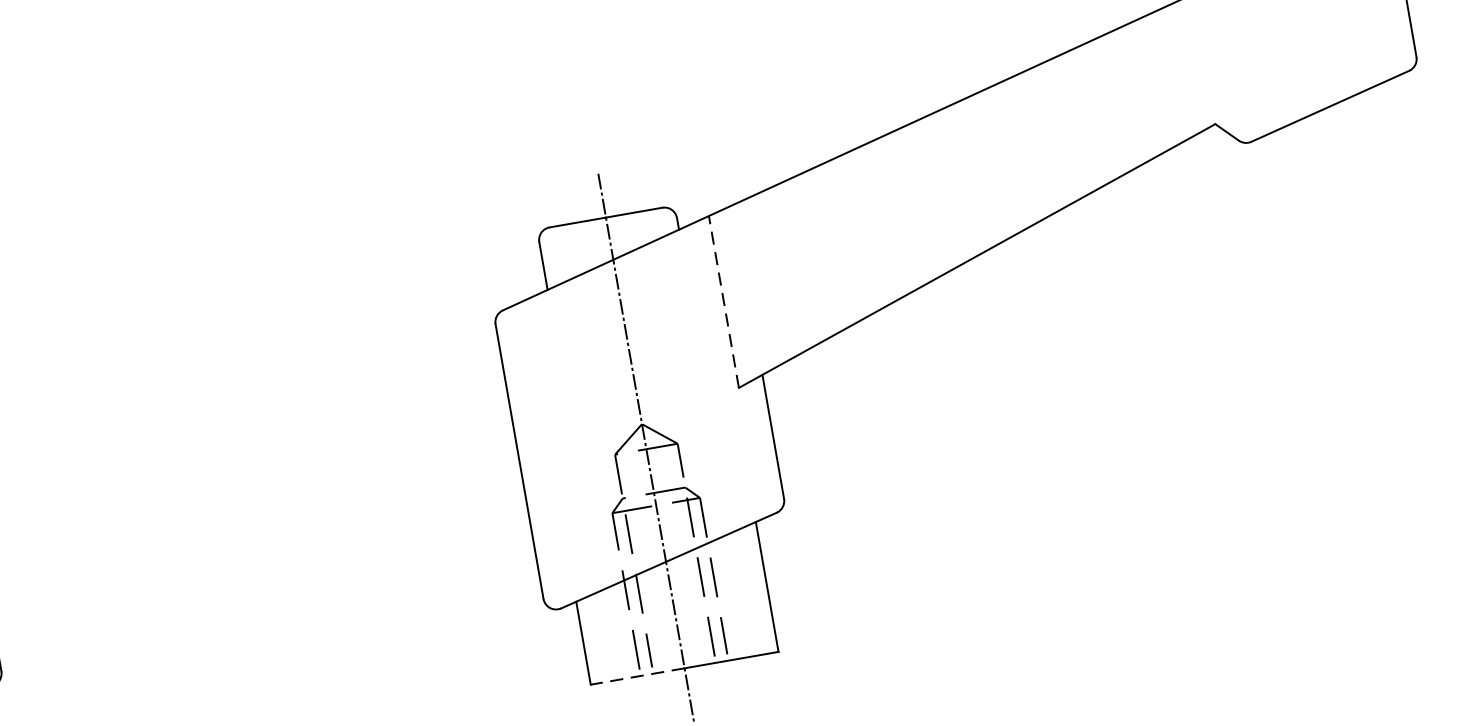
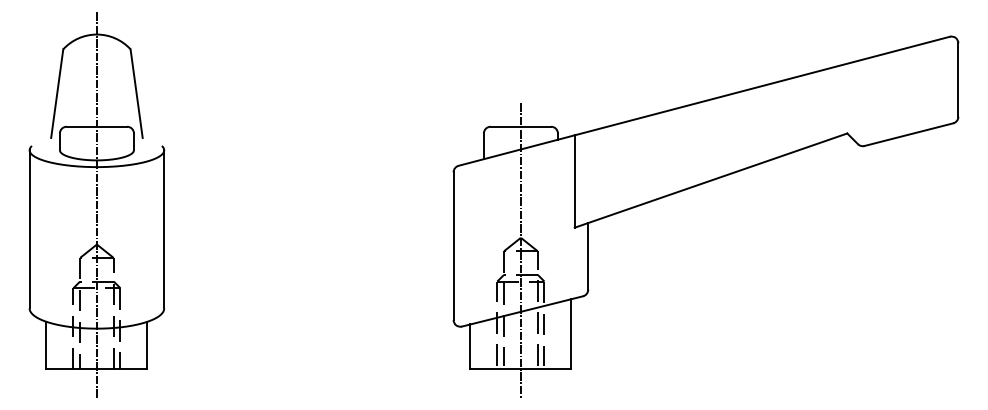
line: (723, 302) -> (574, 181), dashed -> solid
line: (637, 677) -> (495, 369), dashed -> solid

